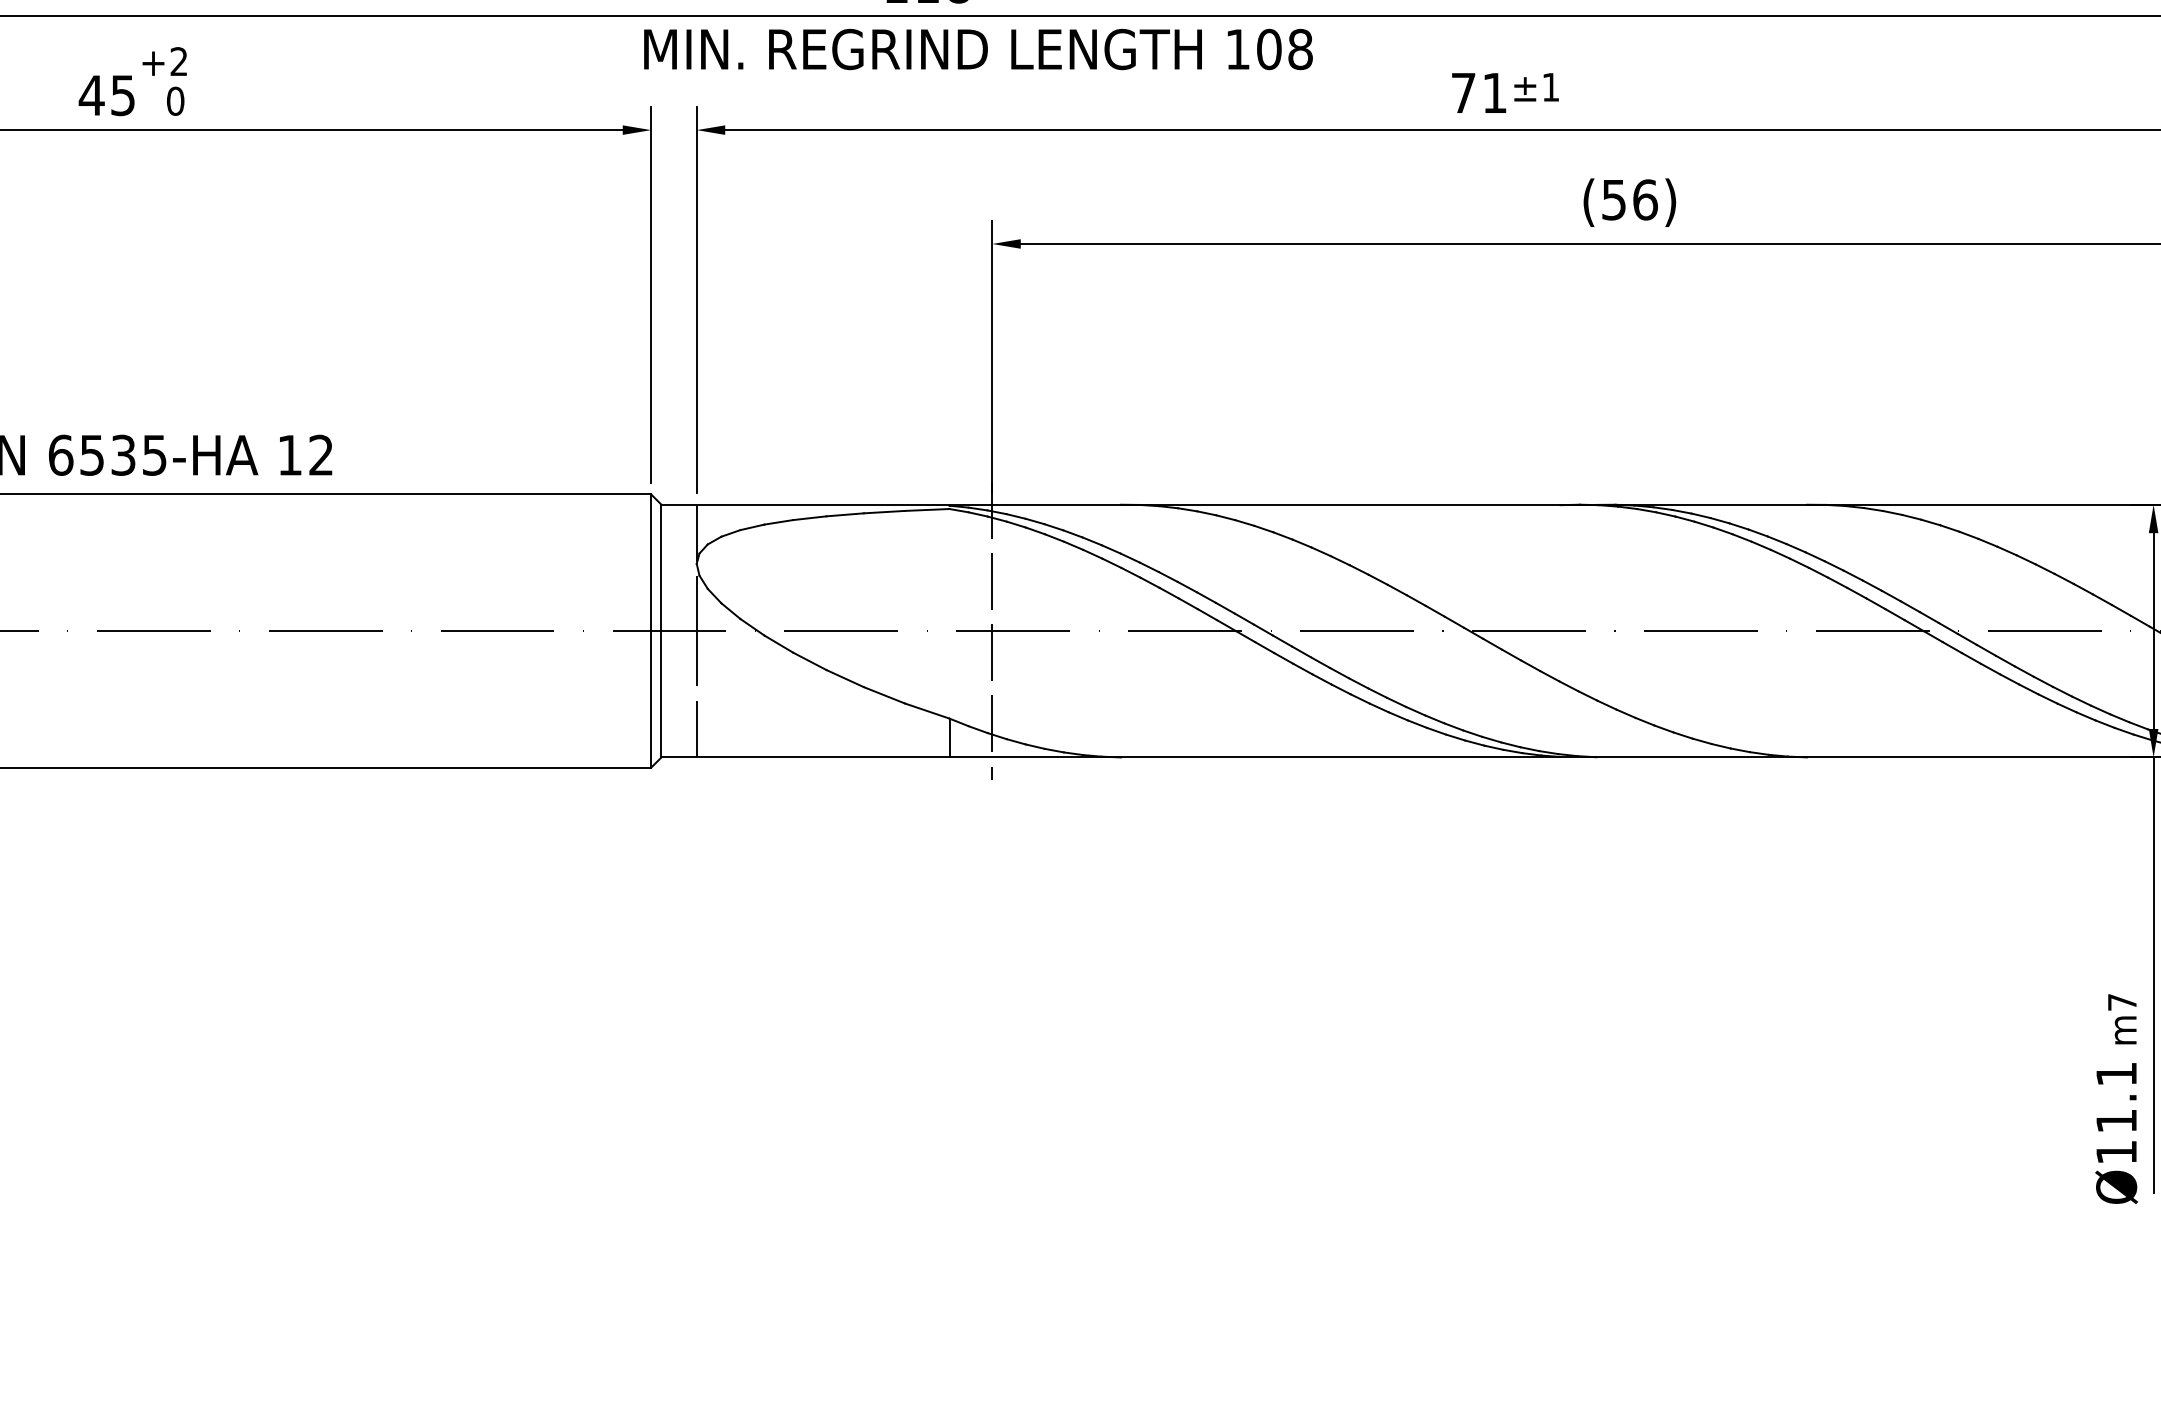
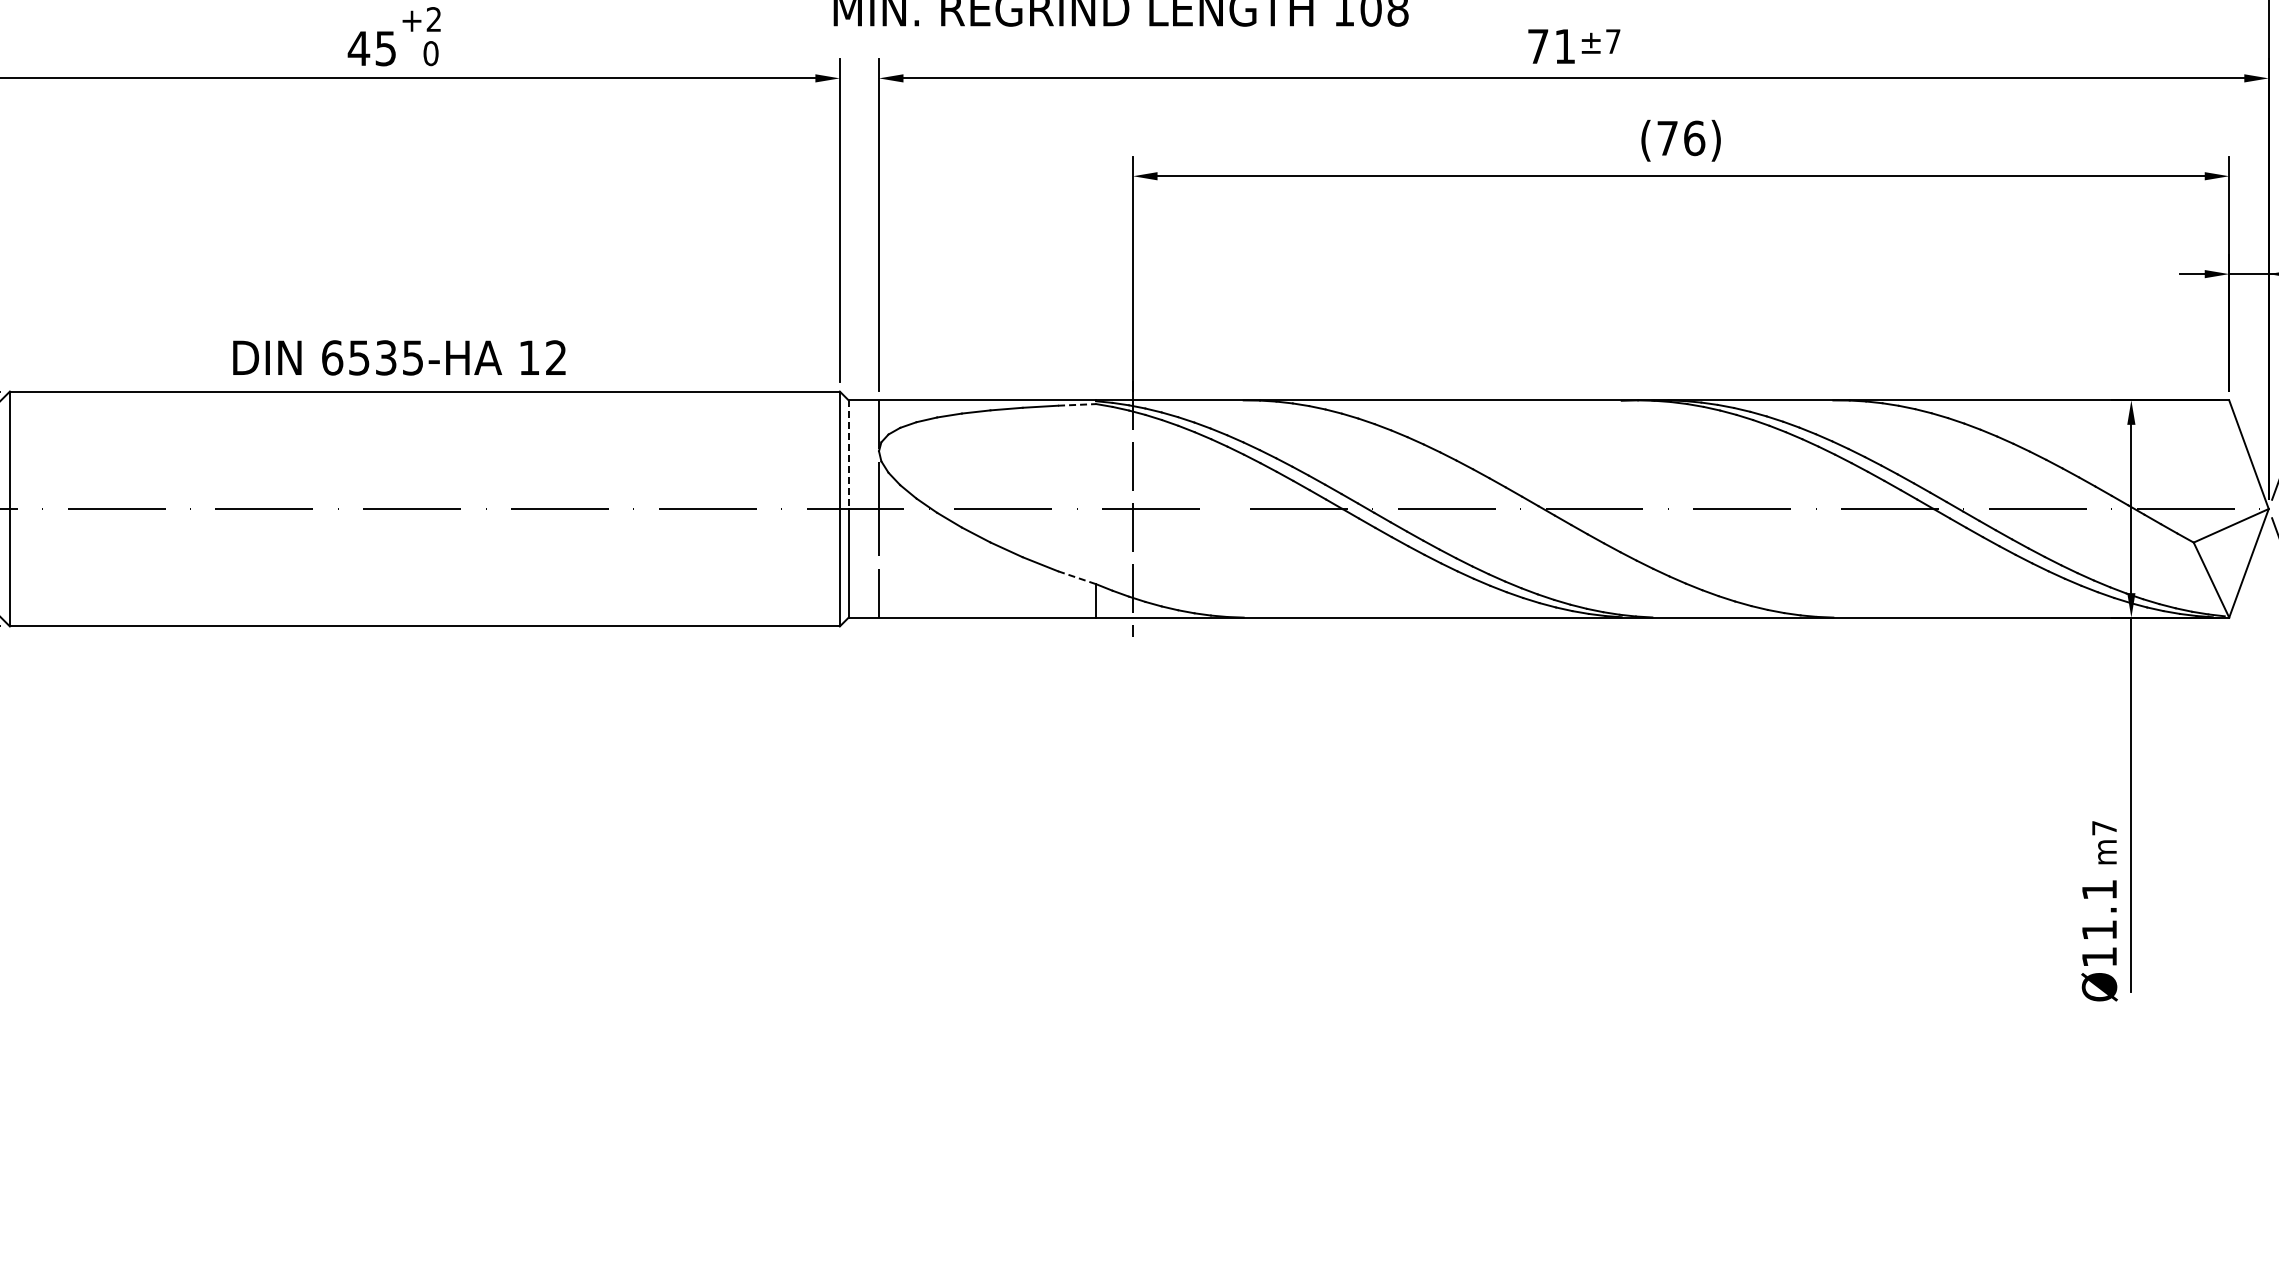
text: (1551, 87) -> (1613, 41), ±1 -> ±7
text: (1614, 200) -> (1667, 138), (56) -> (76)
line: (927, 509) -> (1077, 404), solid -> dashed
line: (661, 568) -> (848, 455), solid -> dashed
line: (927, 710) -> (1077, 577), solid -> dashed

